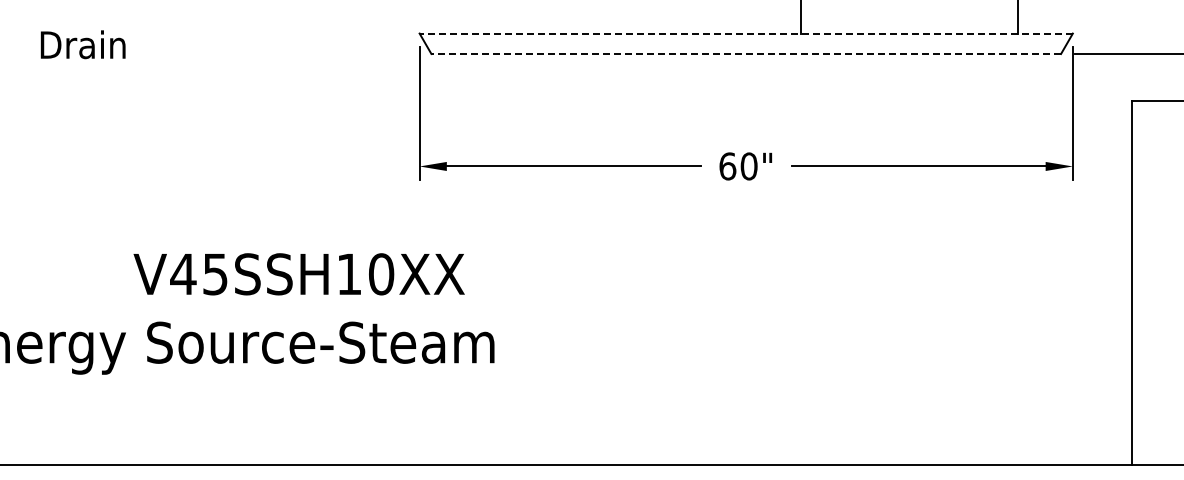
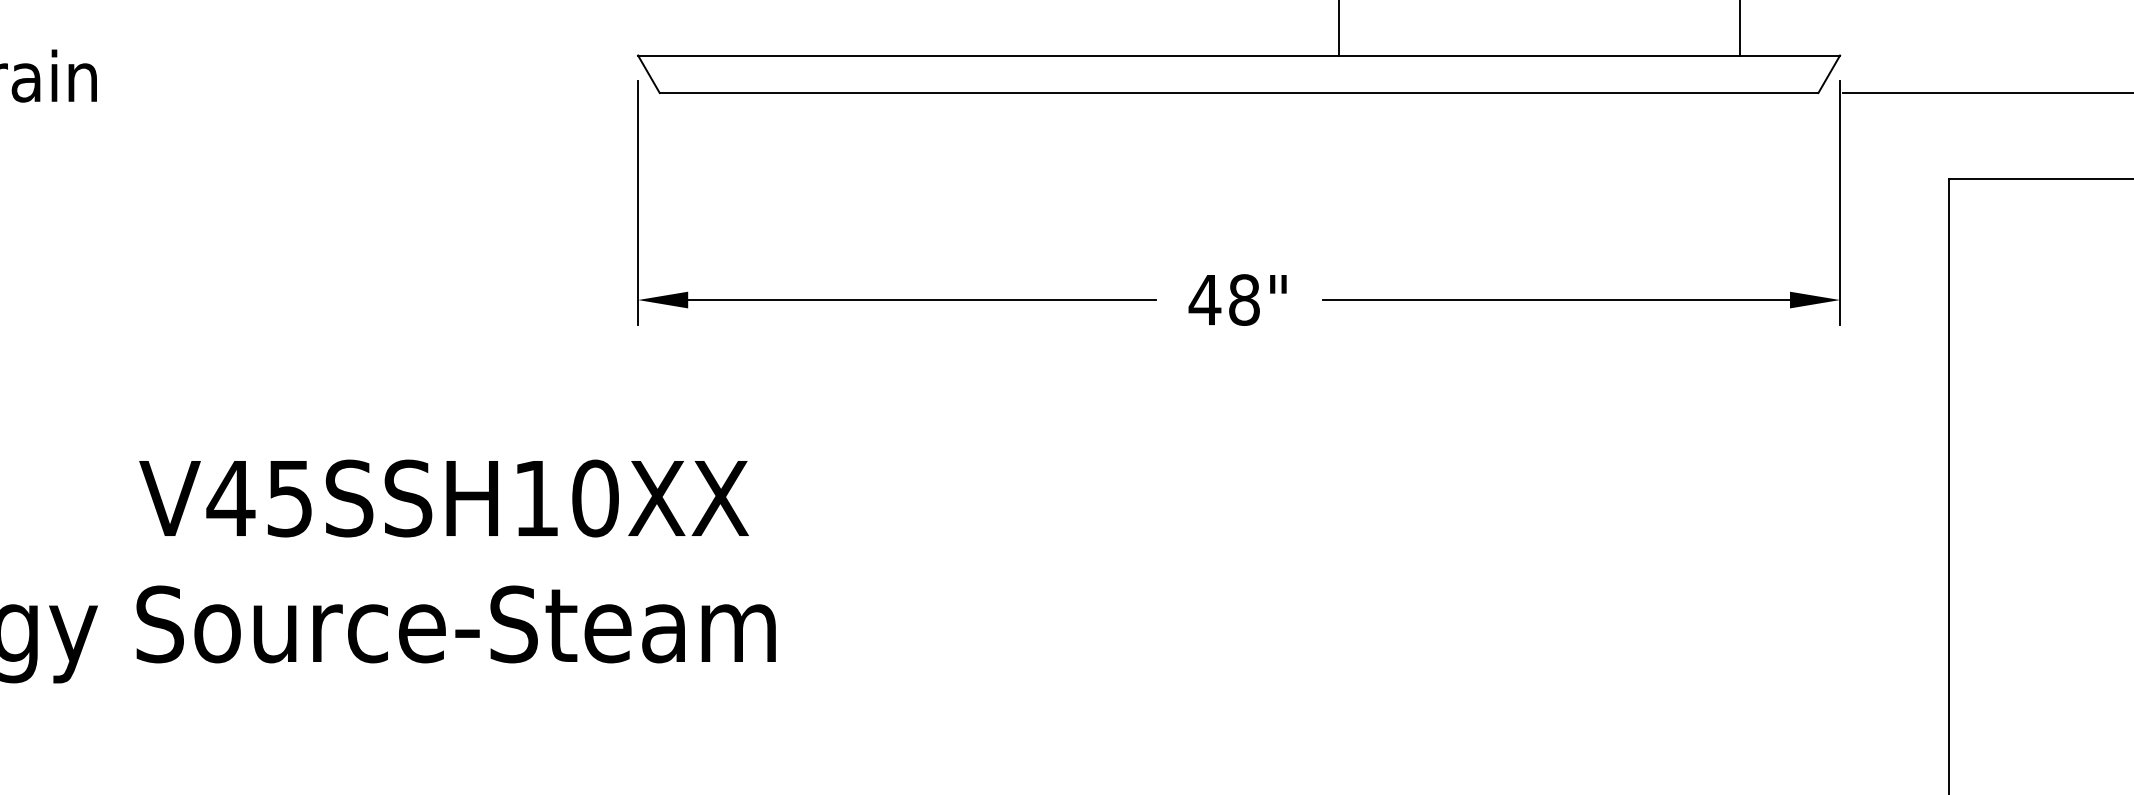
line: (746, 33) -> (1239, 55), dashed -> solid
line: (746, 53) -> (1239, 92), dashed -> solid
text: (737, 166) -> (1222, 300), 60" -> 48"
text: (298, 274) -> (442, 498), moved

